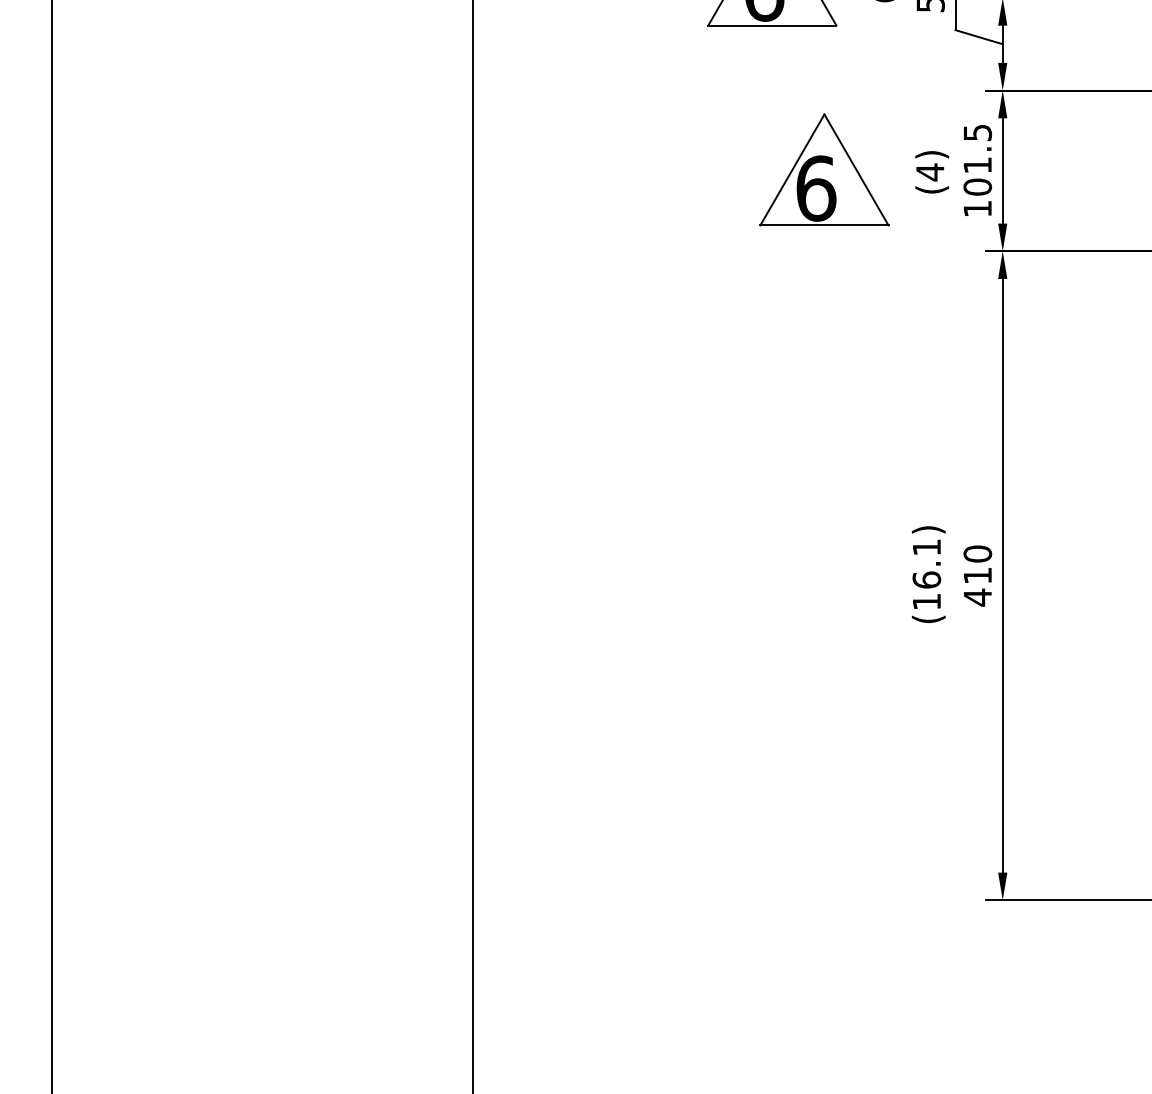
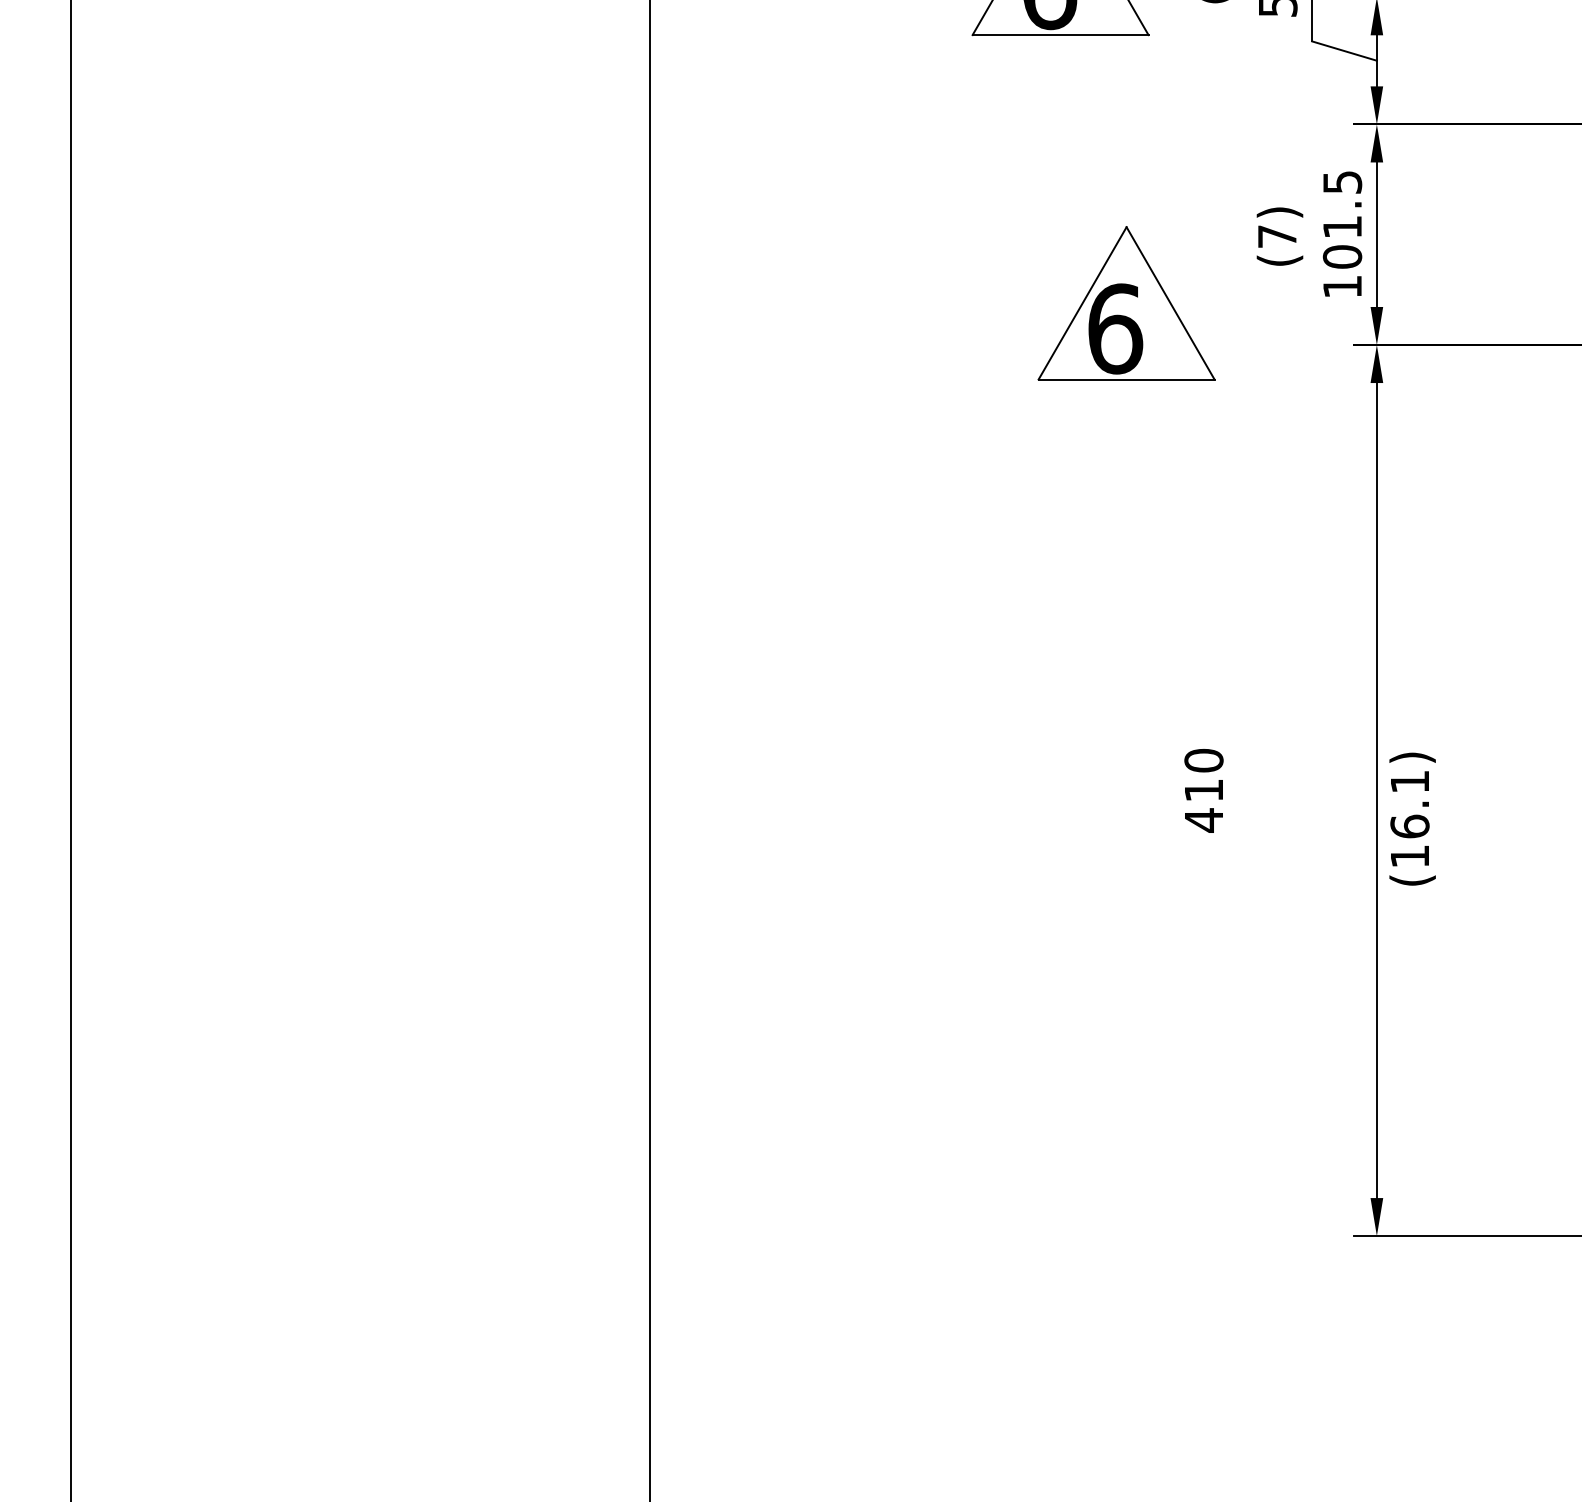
part: (824, 169) -> (1126, 302), moved
text: (930, 172) -> (1277, 236), (4) -> (7)
text: (928, 574) -> (1412, 818), moved
text: (977, 575) -> (1203, 790), moved

